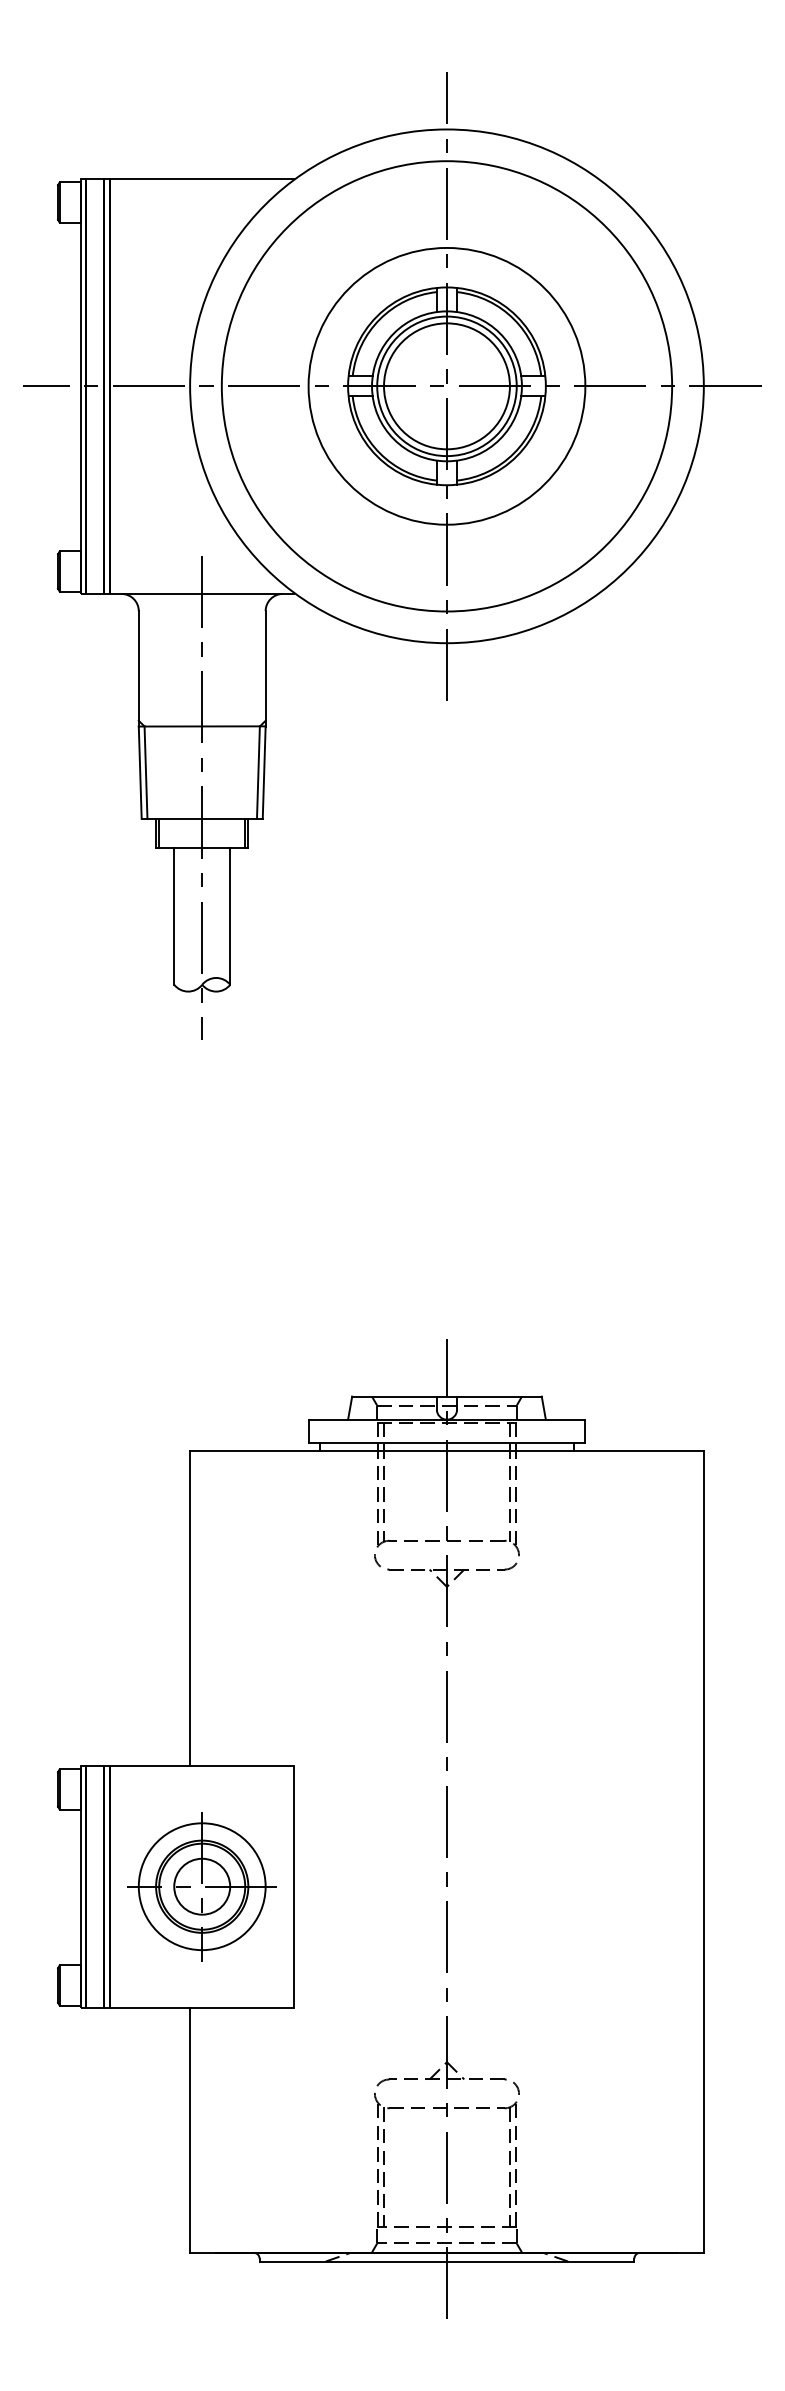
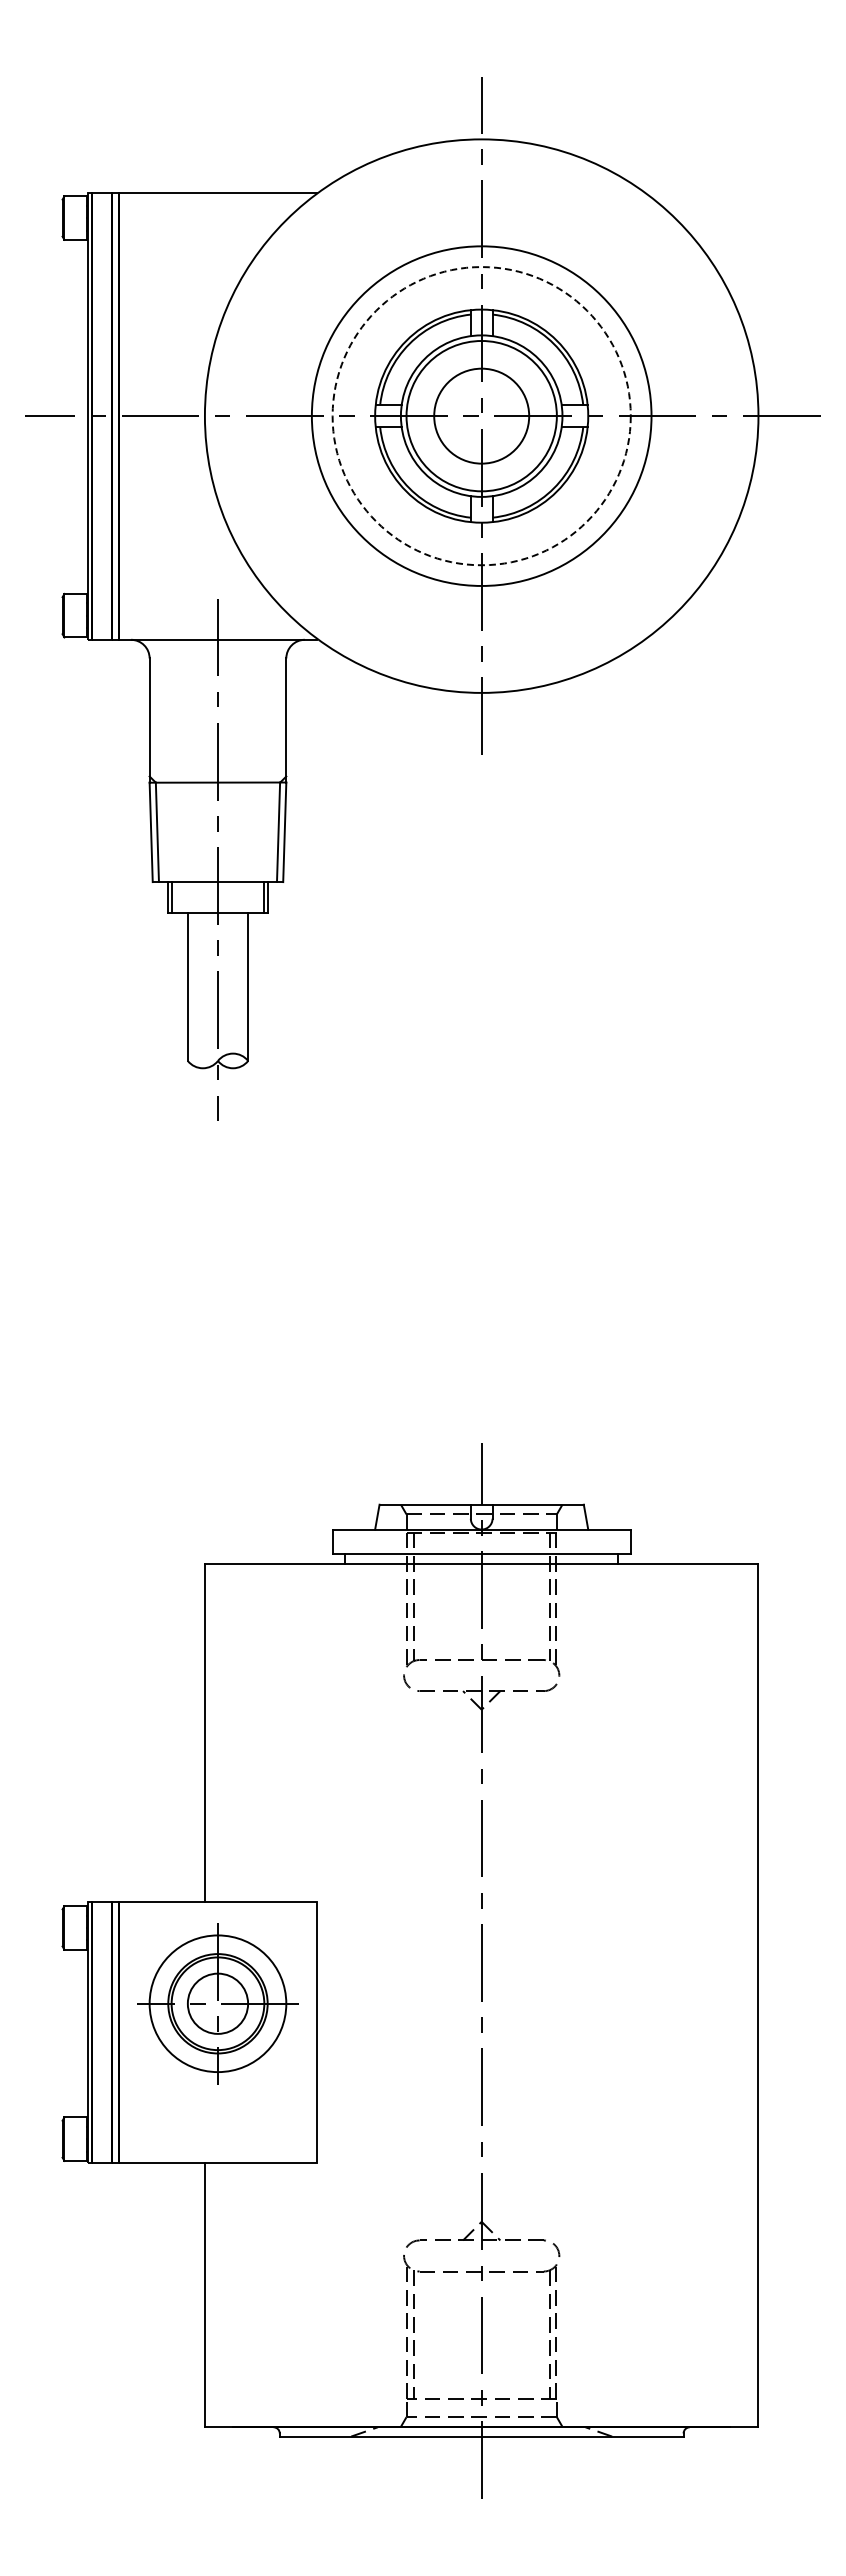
circle: (446, 385) -> (481, 415), size x0.7
circle: (446, 386) -> (481, 416), size x0.7
circle: (446, 386) -> (481, 416), solid -> dashed
part: (201, 1886) -> (217, 2003), moved

